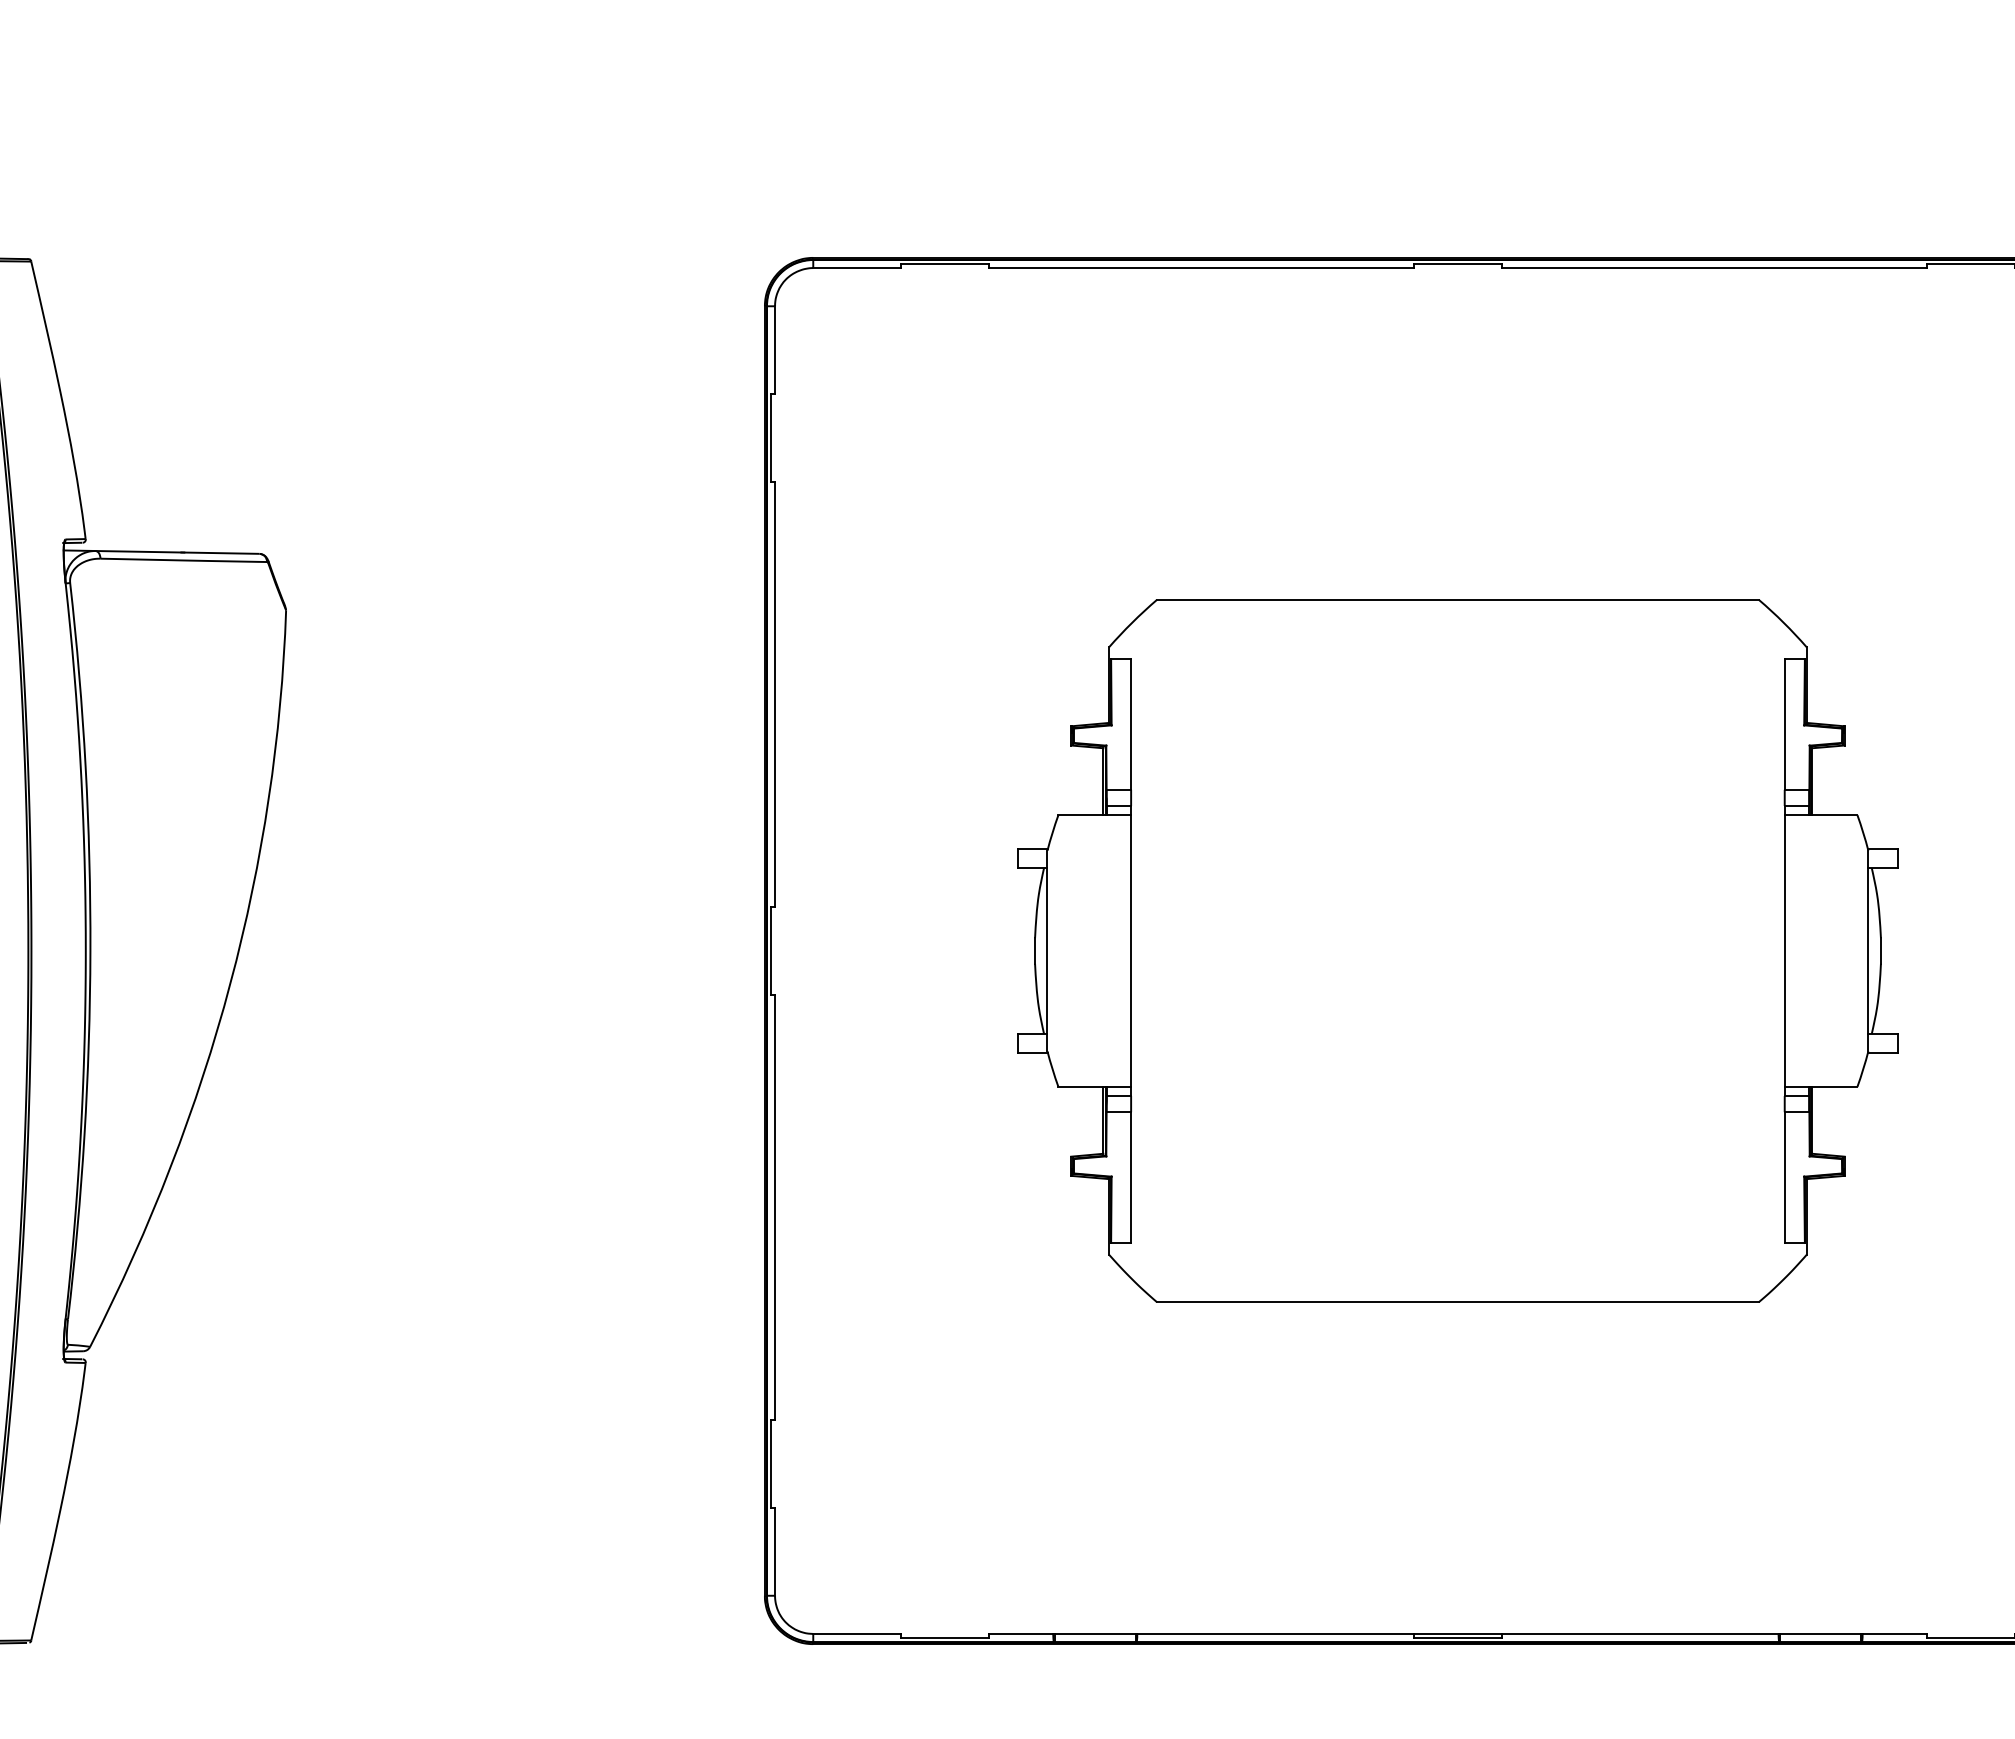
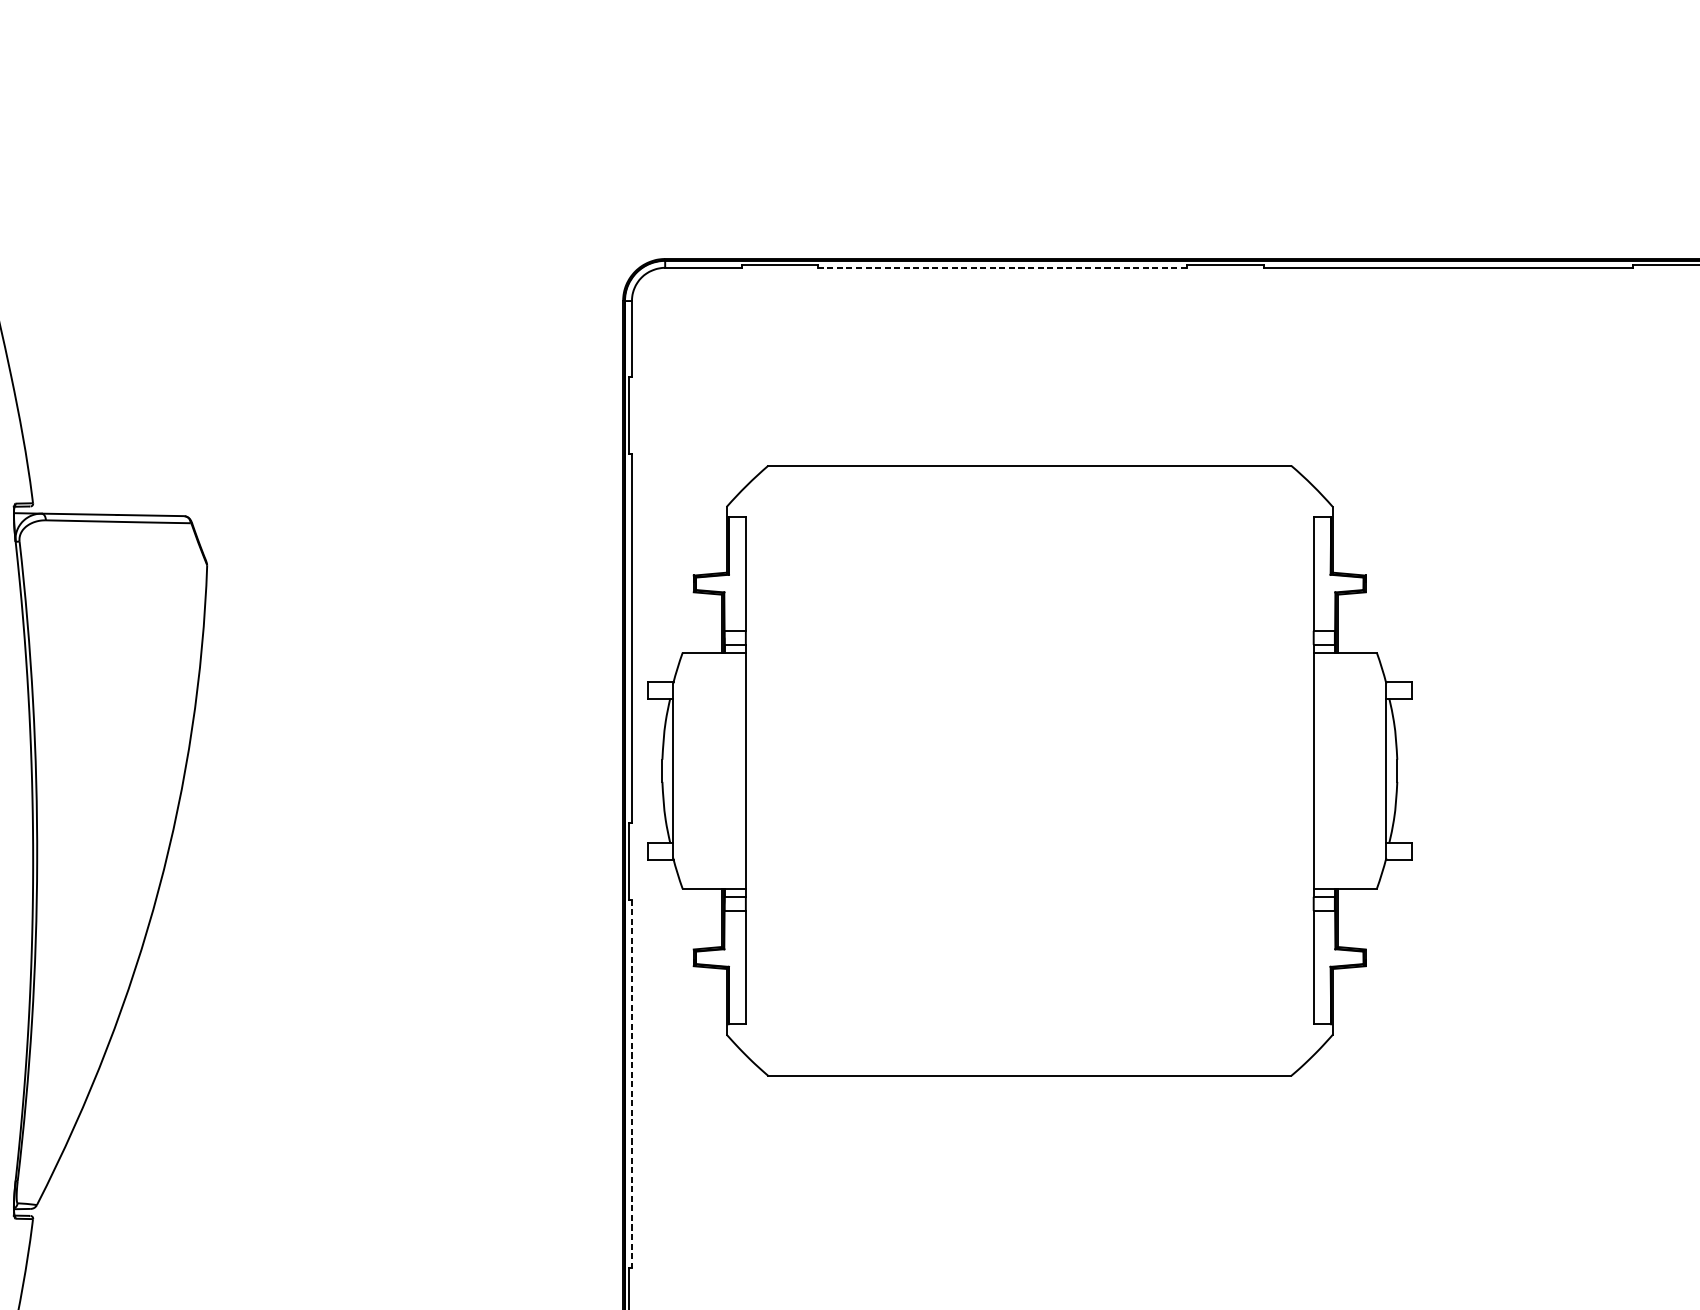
line: (1201, 268) -> (1002, 268), solid -> dashed
part: (1457, 950) -> (1029, 770), moved
line: (775, 1207) -> (632, 1084), solid -> dashed

